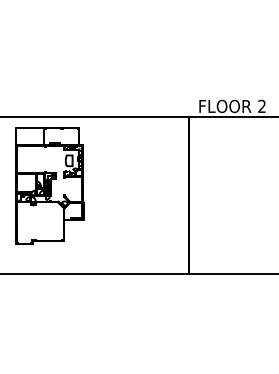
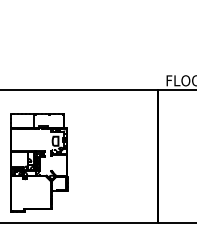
part: (49, 185) -> (38, 162), moved

